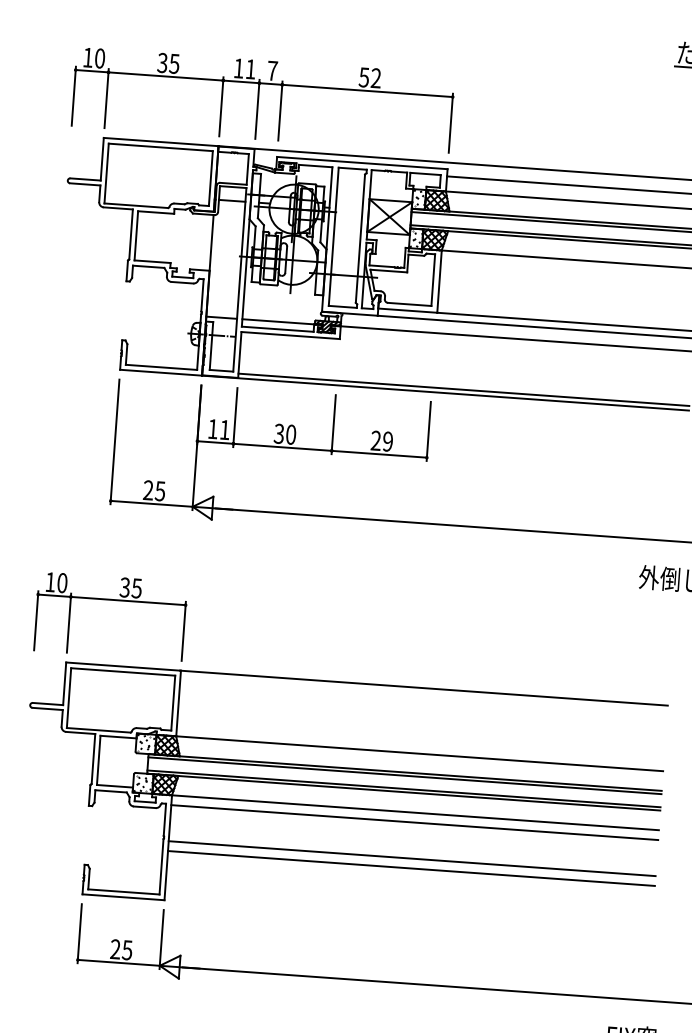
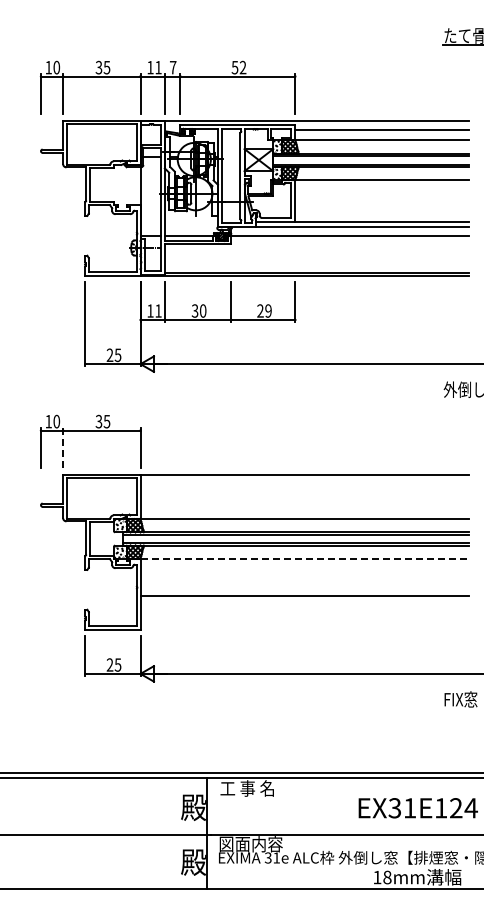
line: (69, 623) -> (63, 448), solid -> dashed
line: (416, 812) -> (305, 558), solid -> dashed
line: (414, 822) -> (304, 565), removed
line: (411, 858) -> (304, 589), removed

